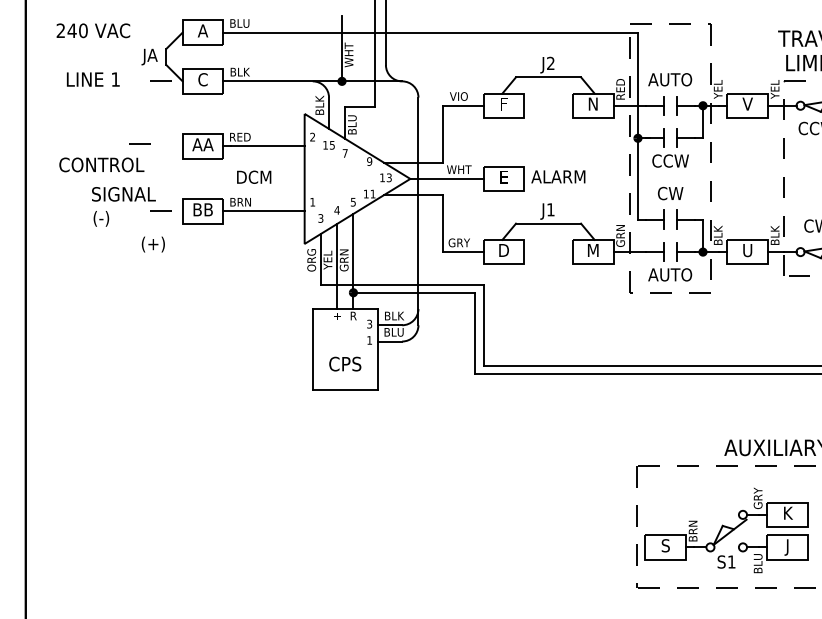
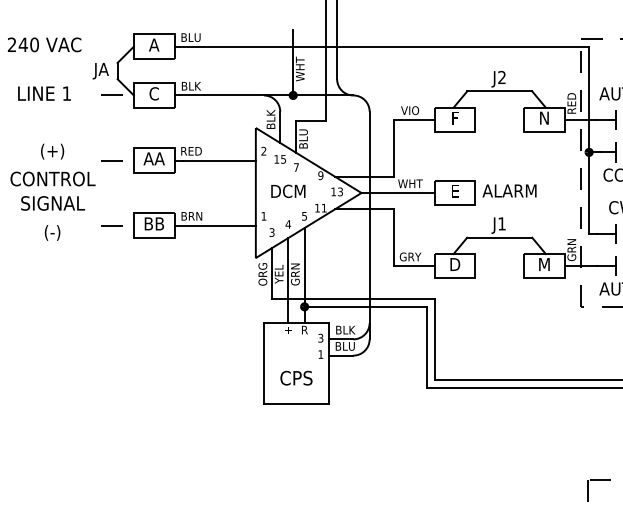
line: (139, 143) -> (111, 159), moved
text: (254, 176) -> (288, 190), moved
text: (123, 194) -> (52, 203), moved
text: (152, 244) -> (51, 151), moved

